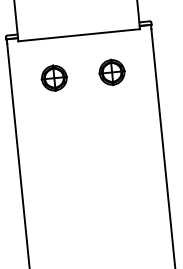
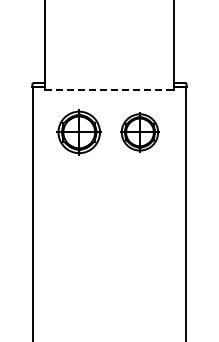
line: (79, 35) -> (109, 90), solid -> dashed
part: (112, 72) -> (140, 132), size x1.4
part: (53, 78) -> (78, 132), size x1.6

